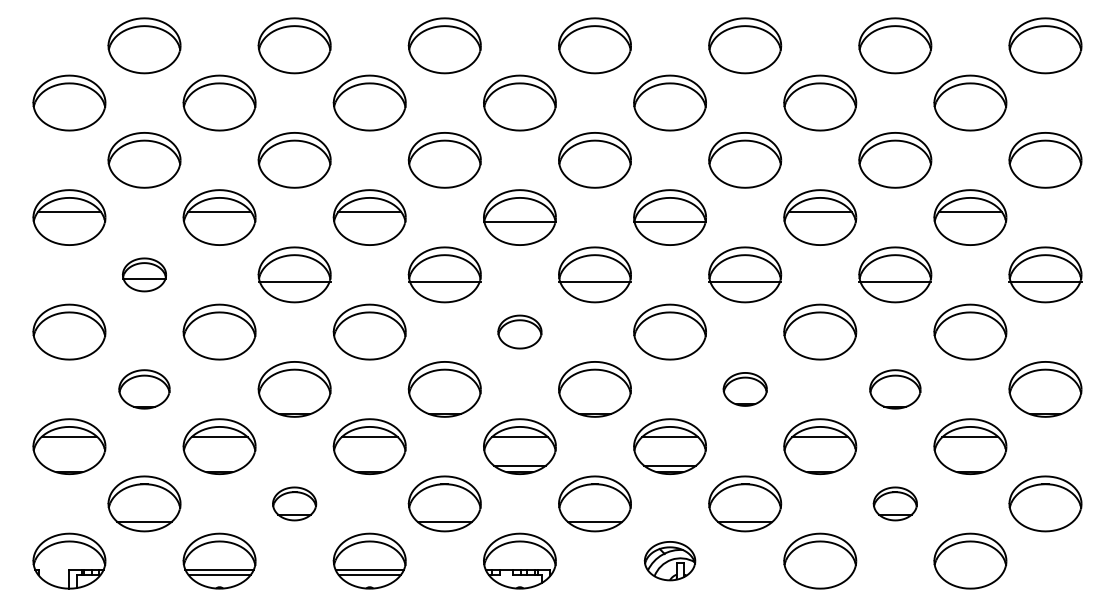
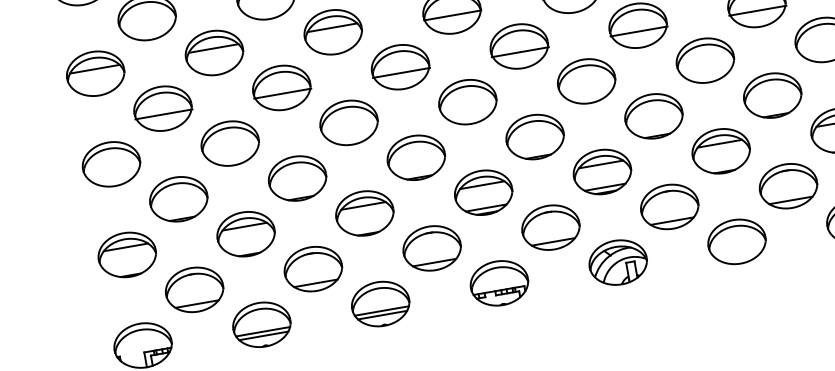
part: (144, 274) -> (162, 108), size x1.67
part: (519, 331) -> (467, 101), size x1.67
part: (144, 389) -> (178, 199), size x1.43
part: (745, 389) -> (654, 116), size x1.67
part: (895, 389) -> (772, 95), size x1.43
part: (294, 503) -> (313, 268), size x1.67
part: (895, 503) -> (788, 185), size x1.67
part: (669, 560) -> (617, 262), size x1.43

